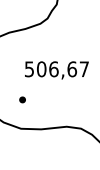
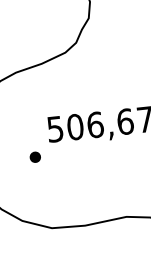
part: (22, 99) -> (35, 156), moved

